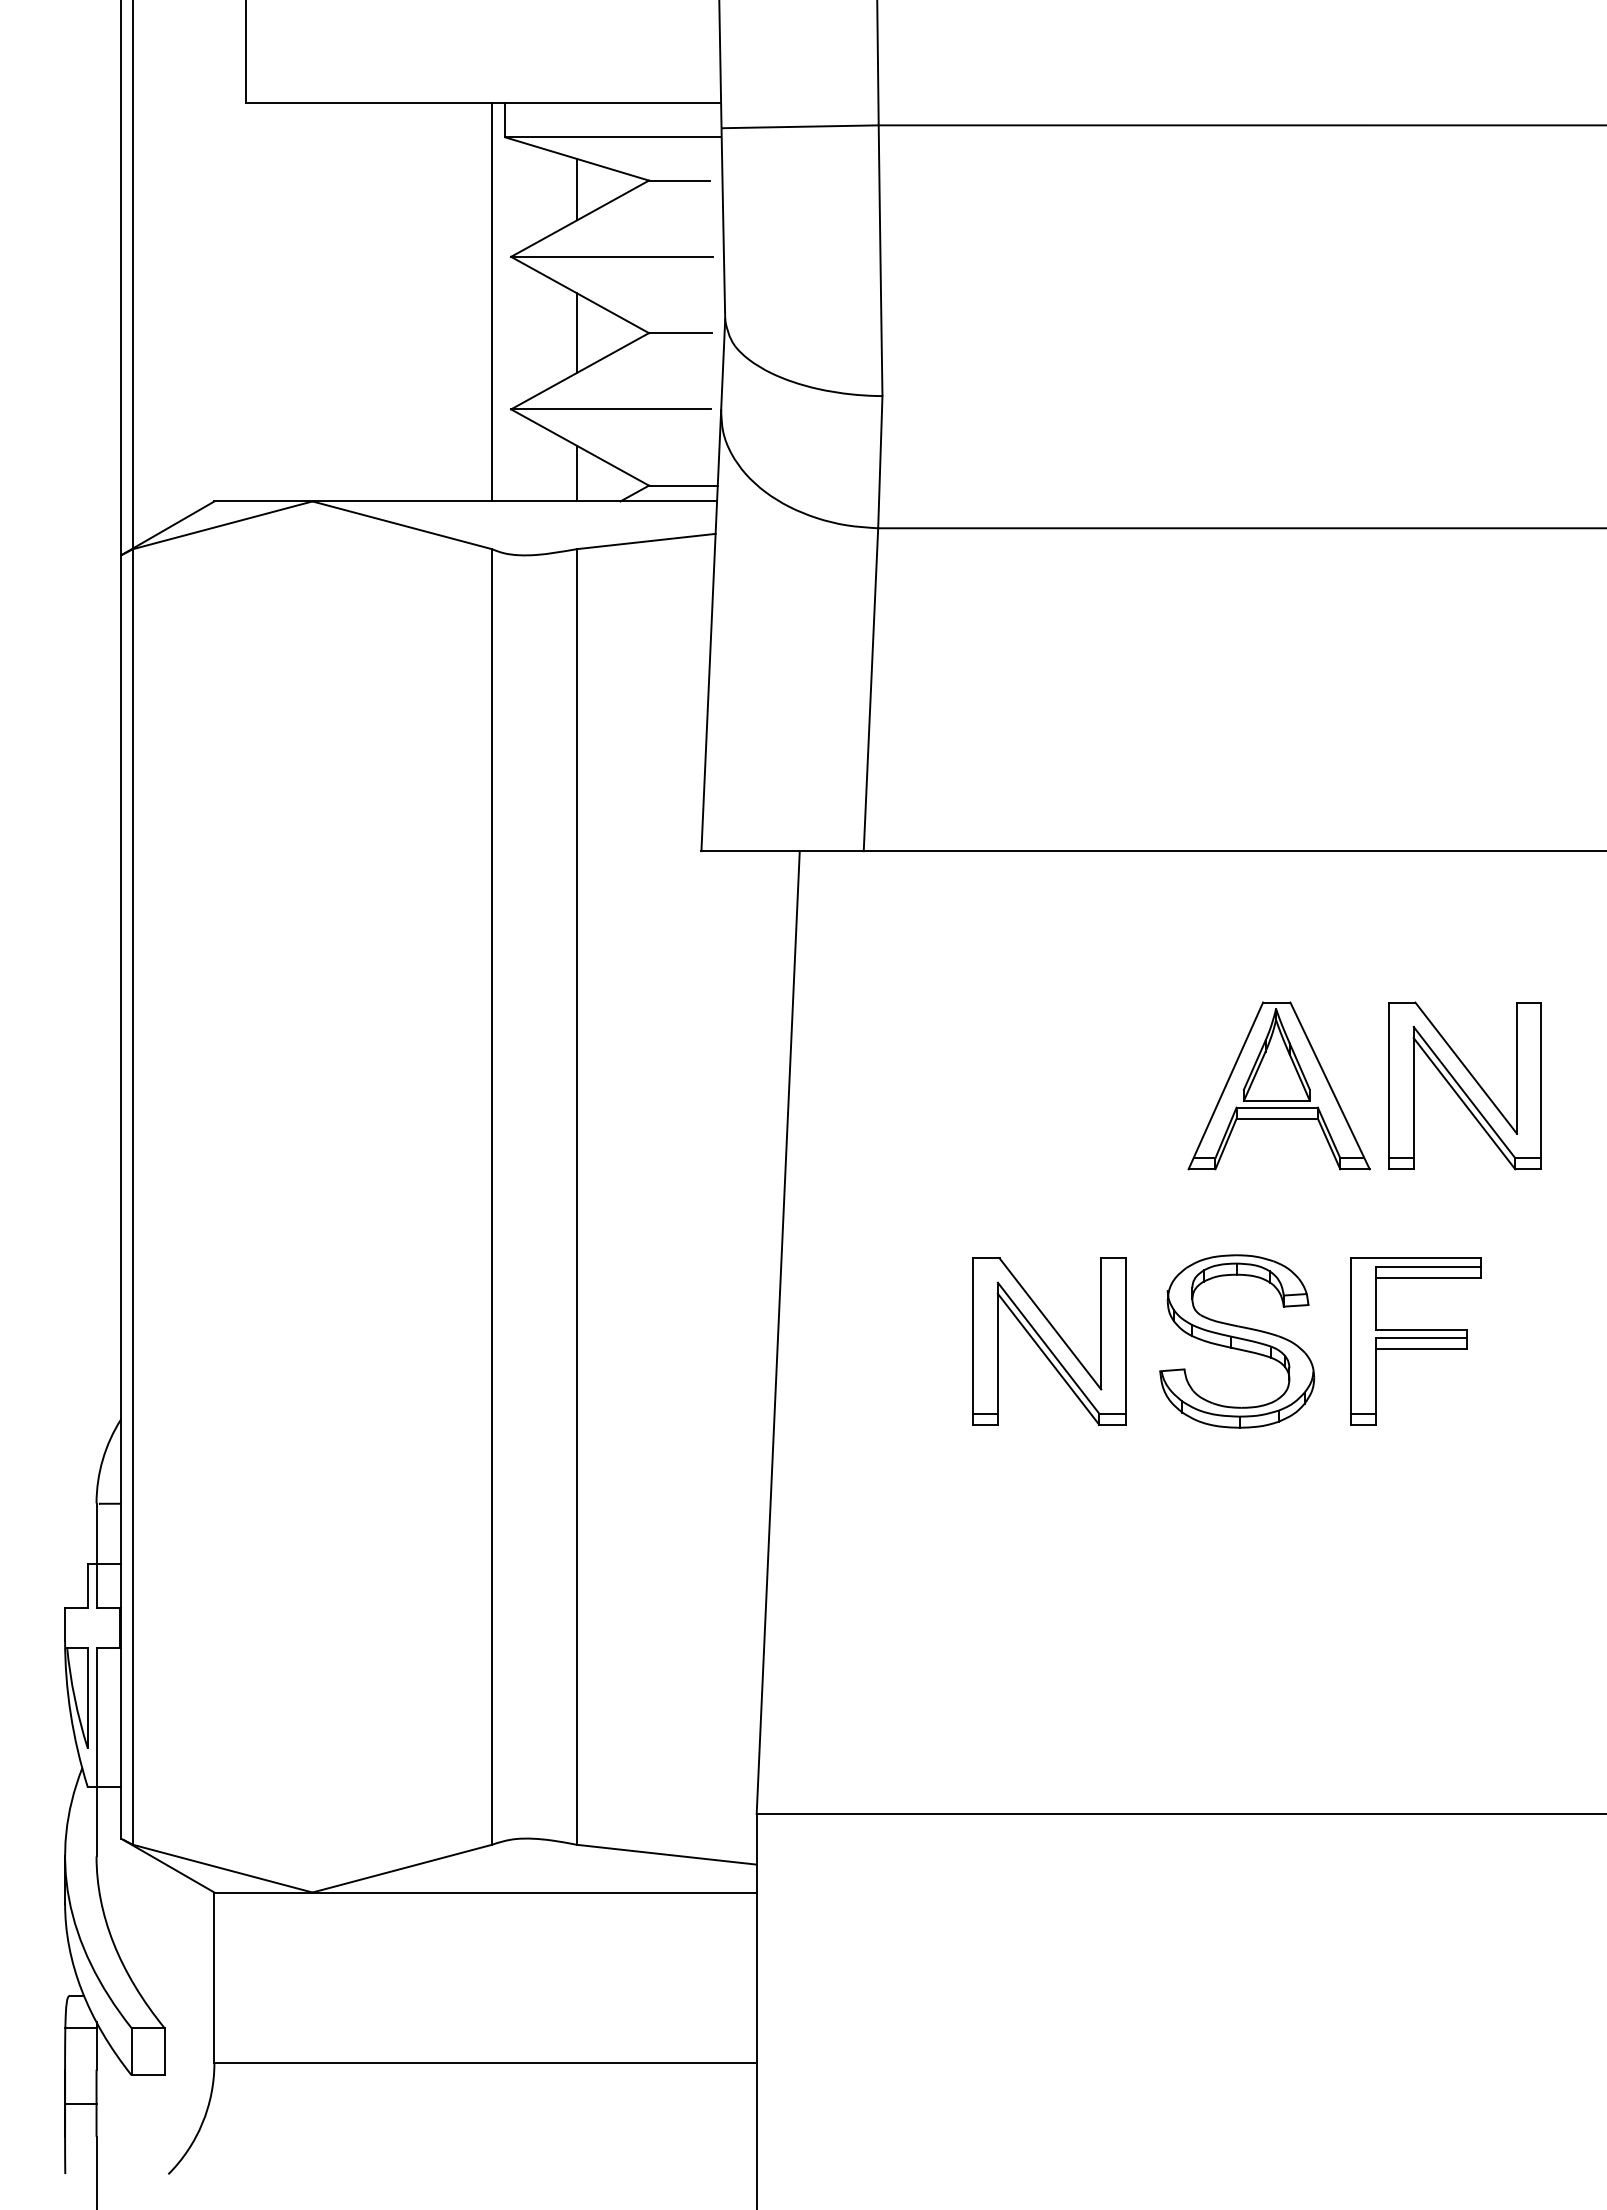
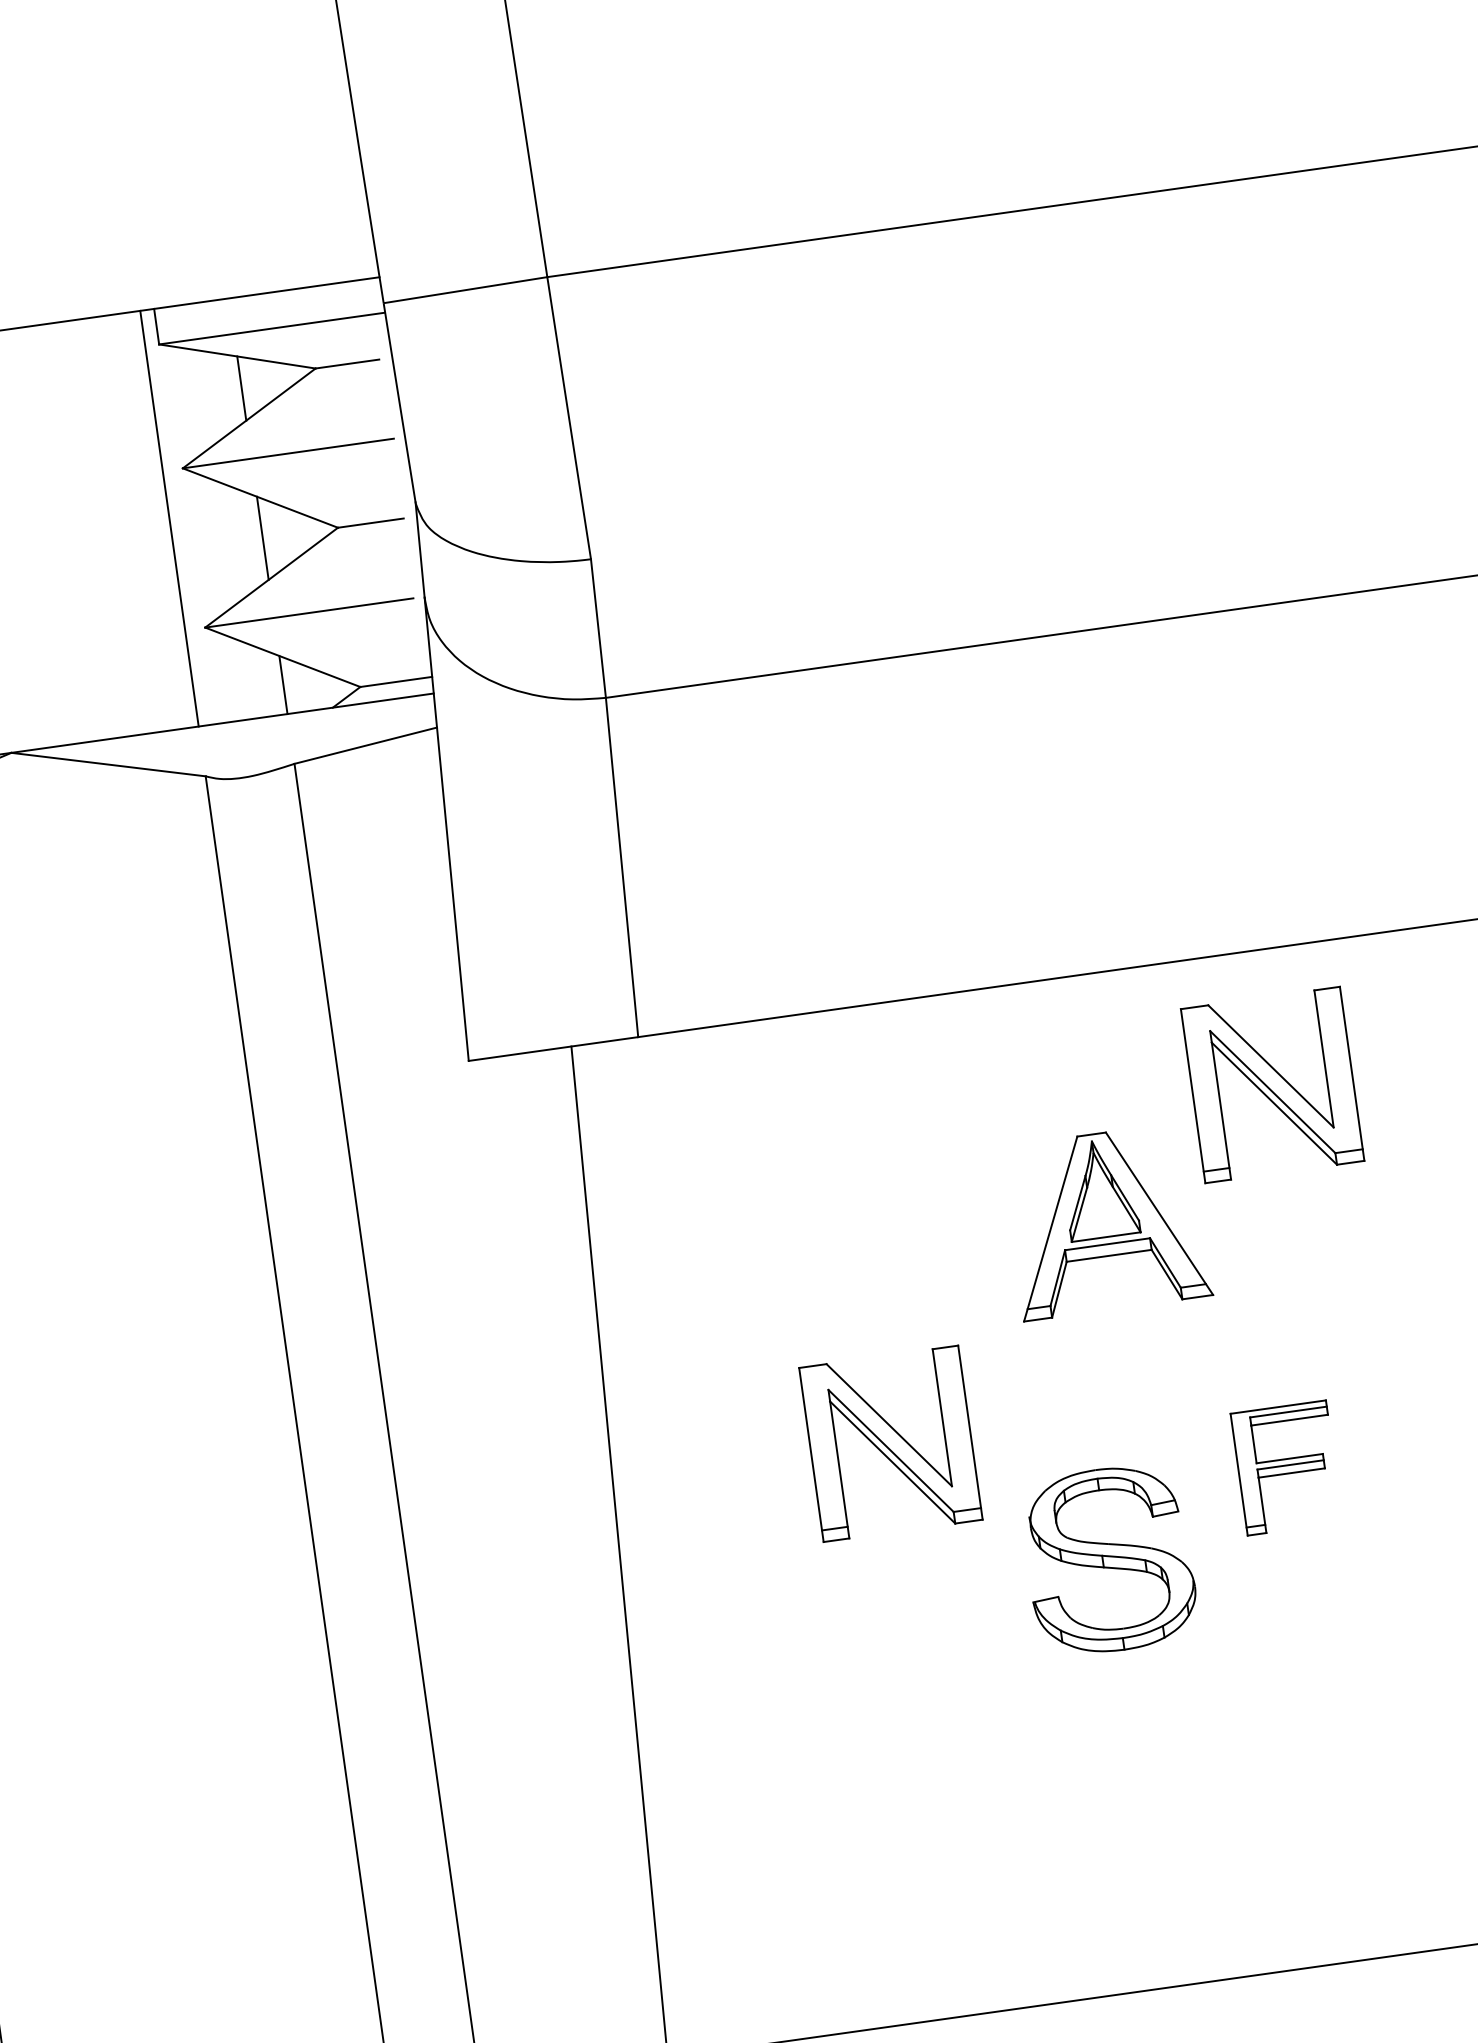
part: (1464, 1085) -> (1271, 1084), moved
part: (1049, 1341) -> (891, 1443), moved
part: (1237, 1341) -> (1109, 1559), moved
part: (1415, 1341) -> (1286, 1468), size x0.7

